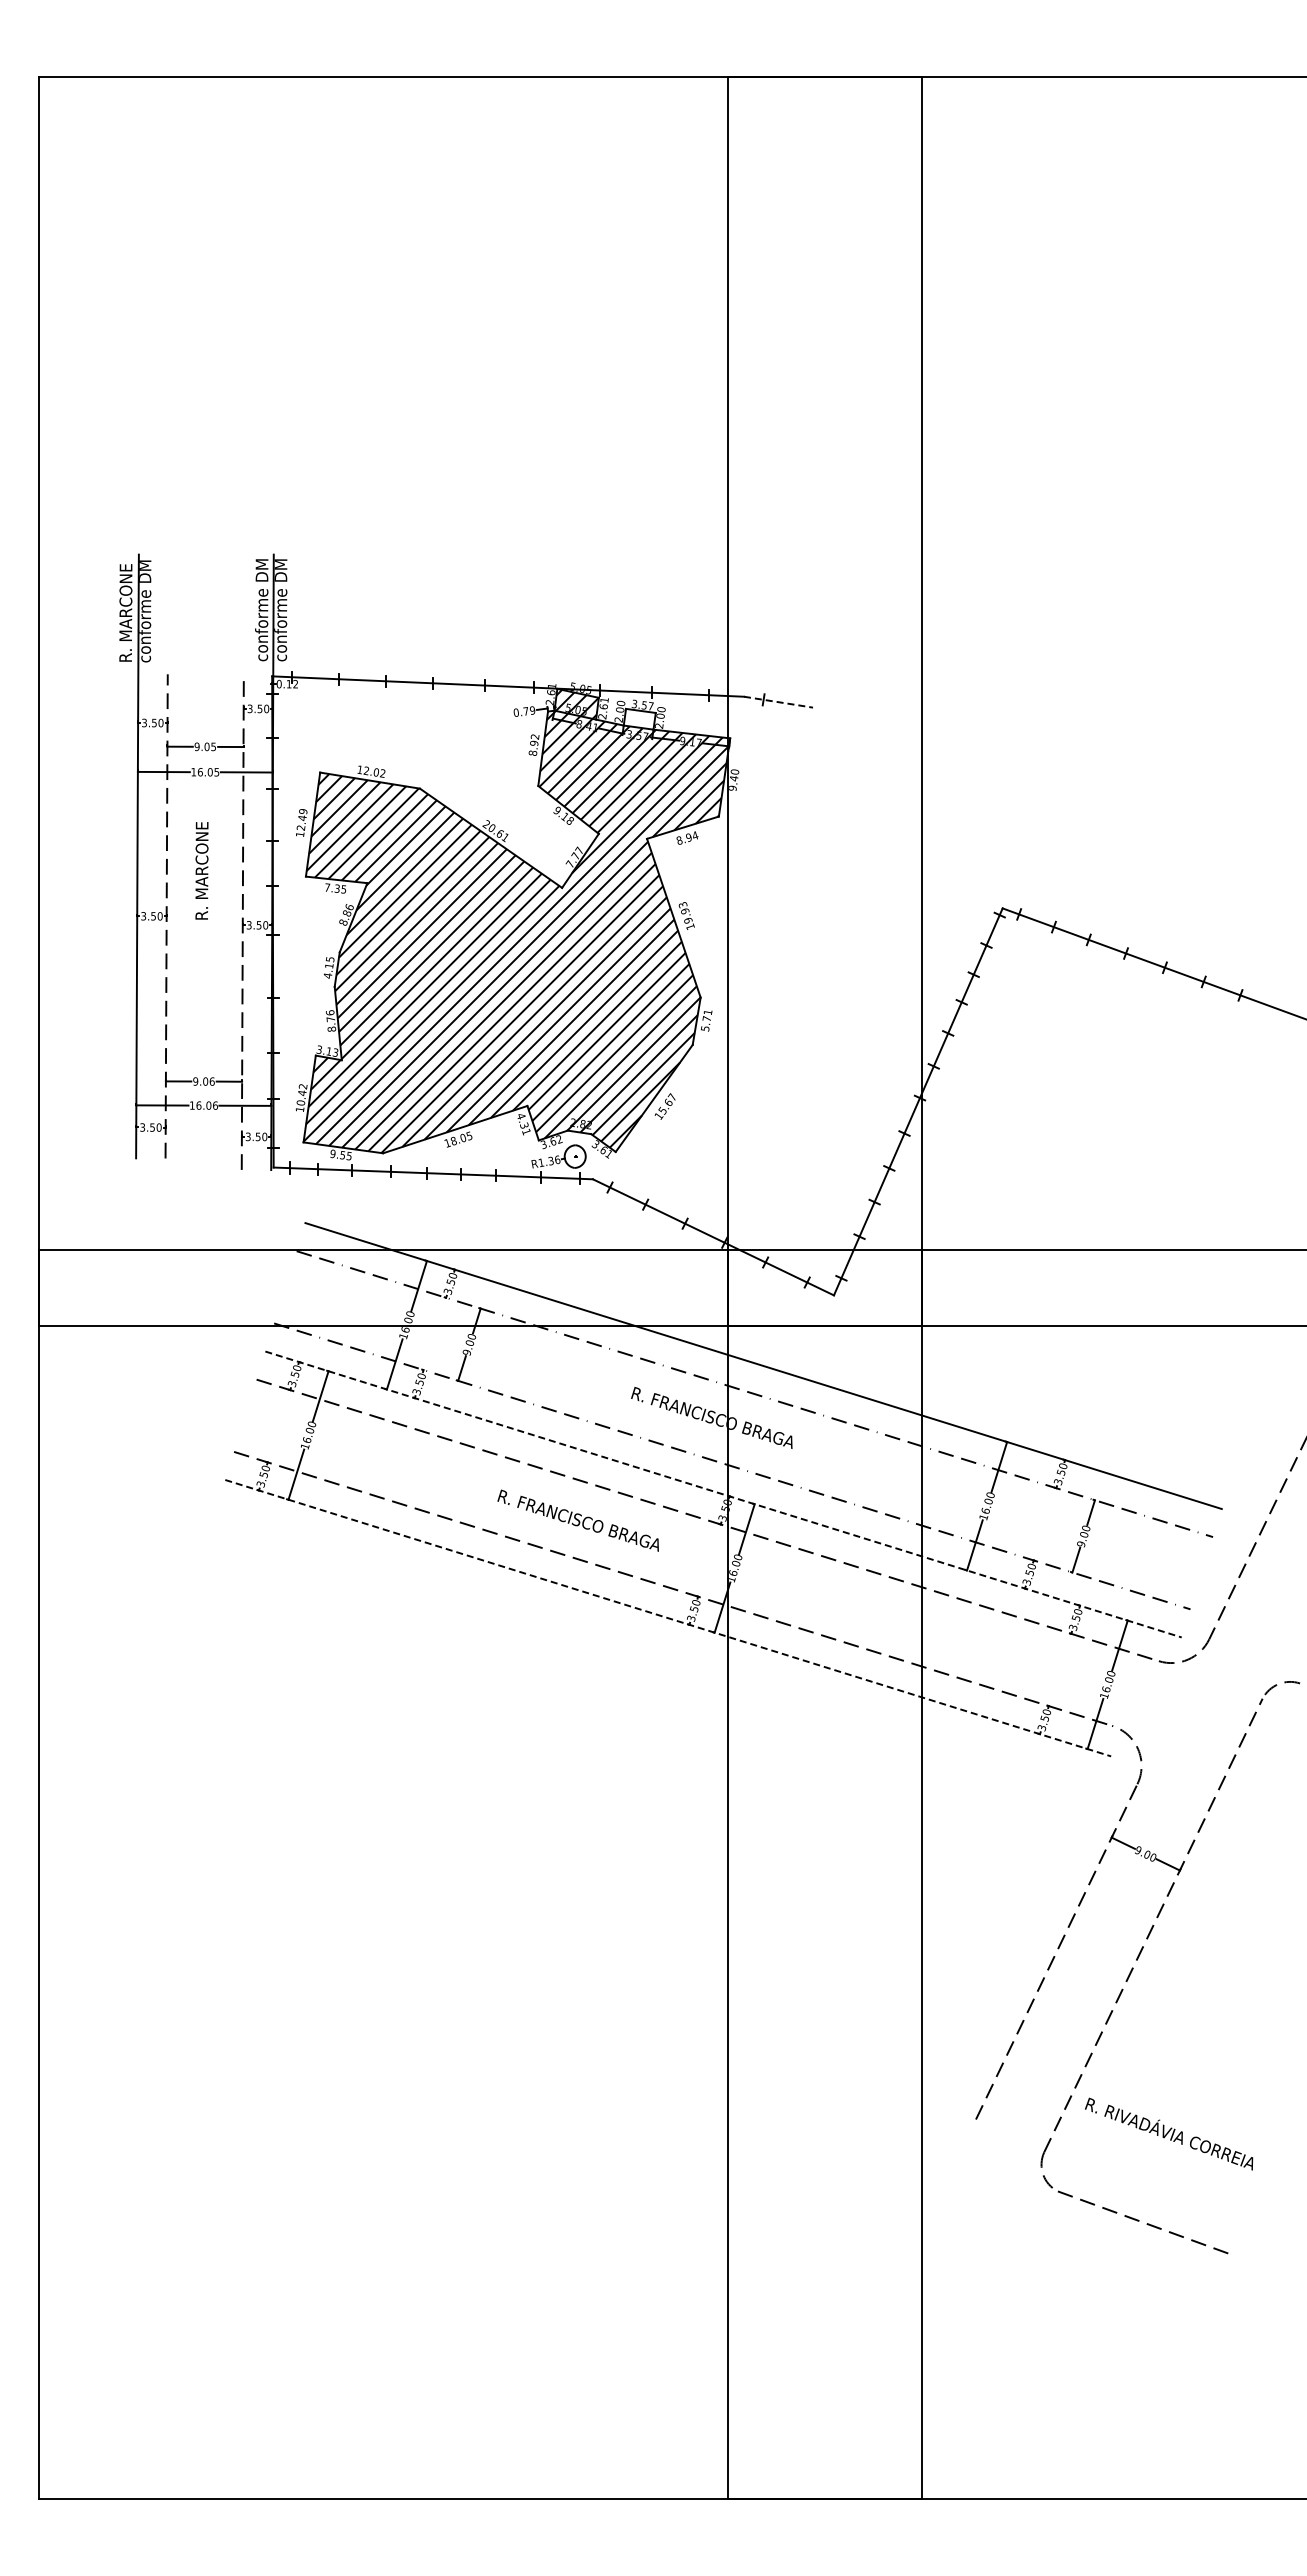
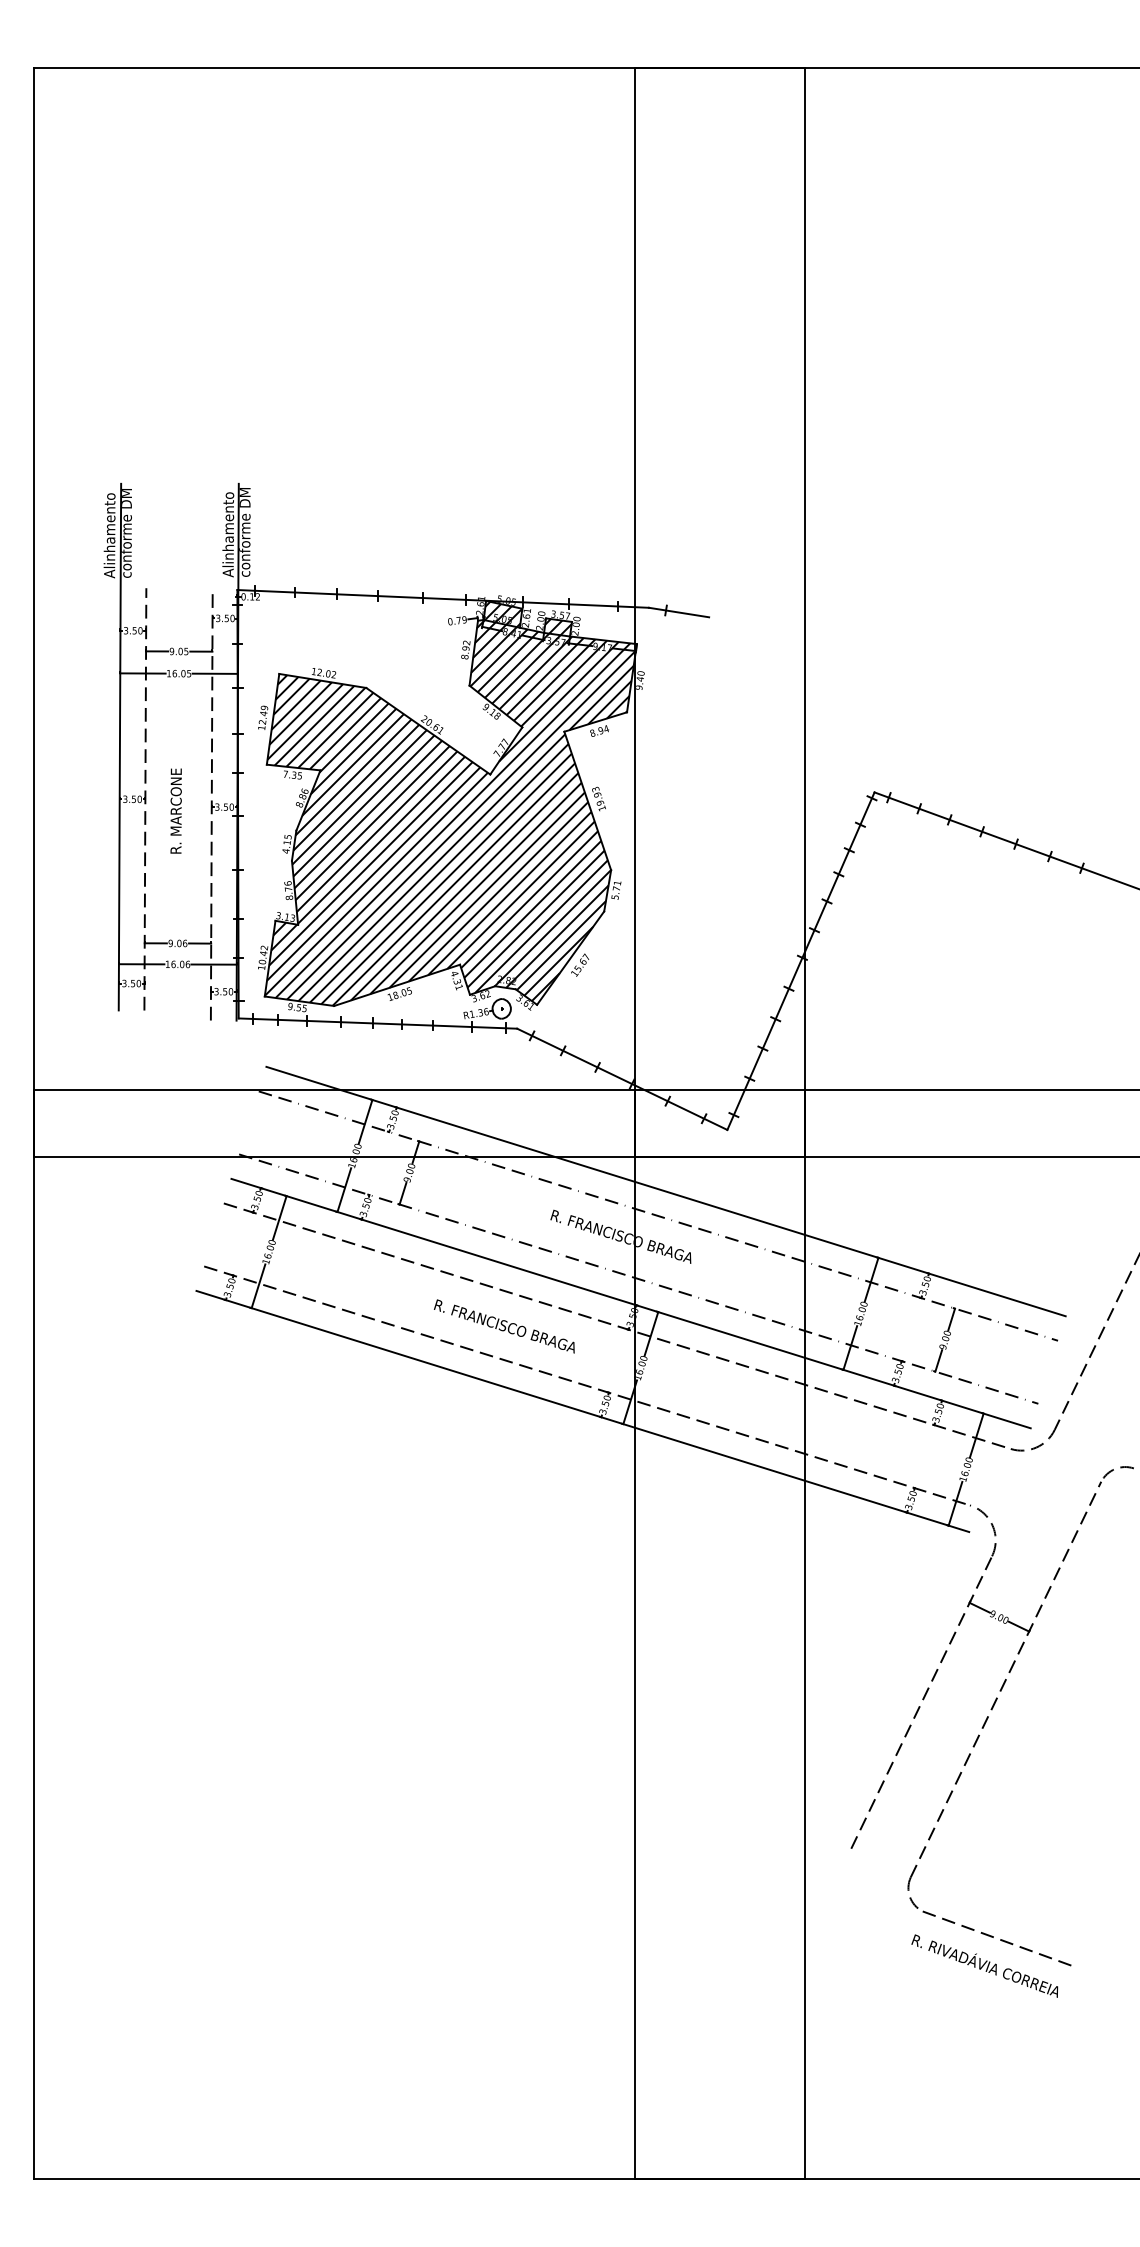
text: (261, 610) -> (228, 532), conforme DM -> Alinhamento
text: (125, 613) -> (109, 535), R. MARCONE -> Alinhamento
line: (778, 702) -> (679, 612), dashed -> solid
hatch: (640, 718) -> (558, 626), added
text: (201, 870) -> (175, 810), moved
line: (723, 1494) -> (631, 1303), dashed -> solid
line: (668, 1618) -> (583, 1411), dashed -> solid
text: (1169, 2133) -> (985, 1965), moved

